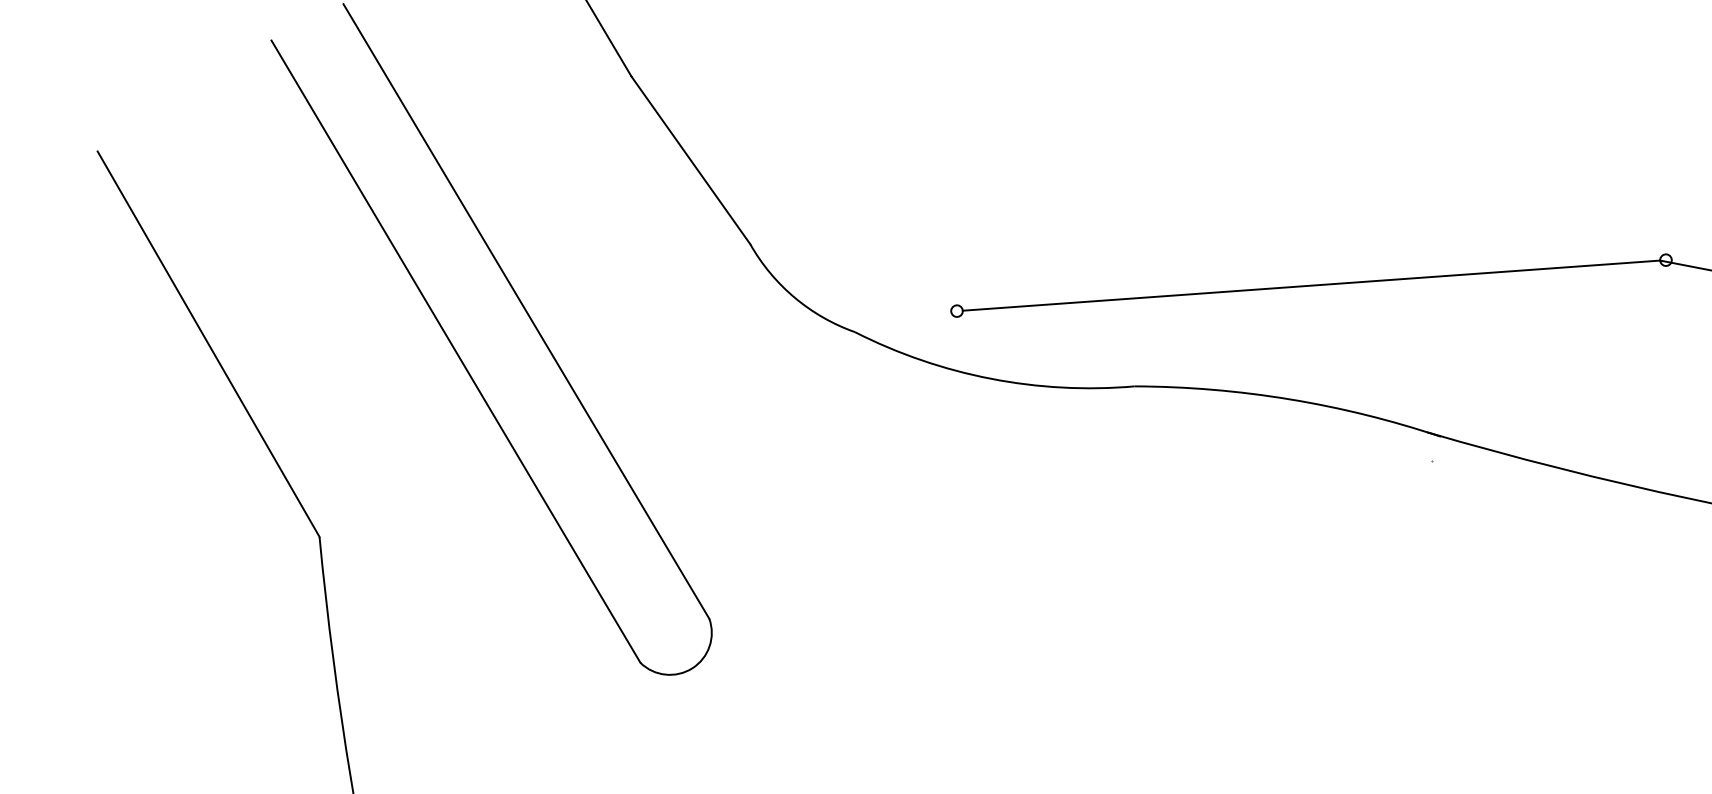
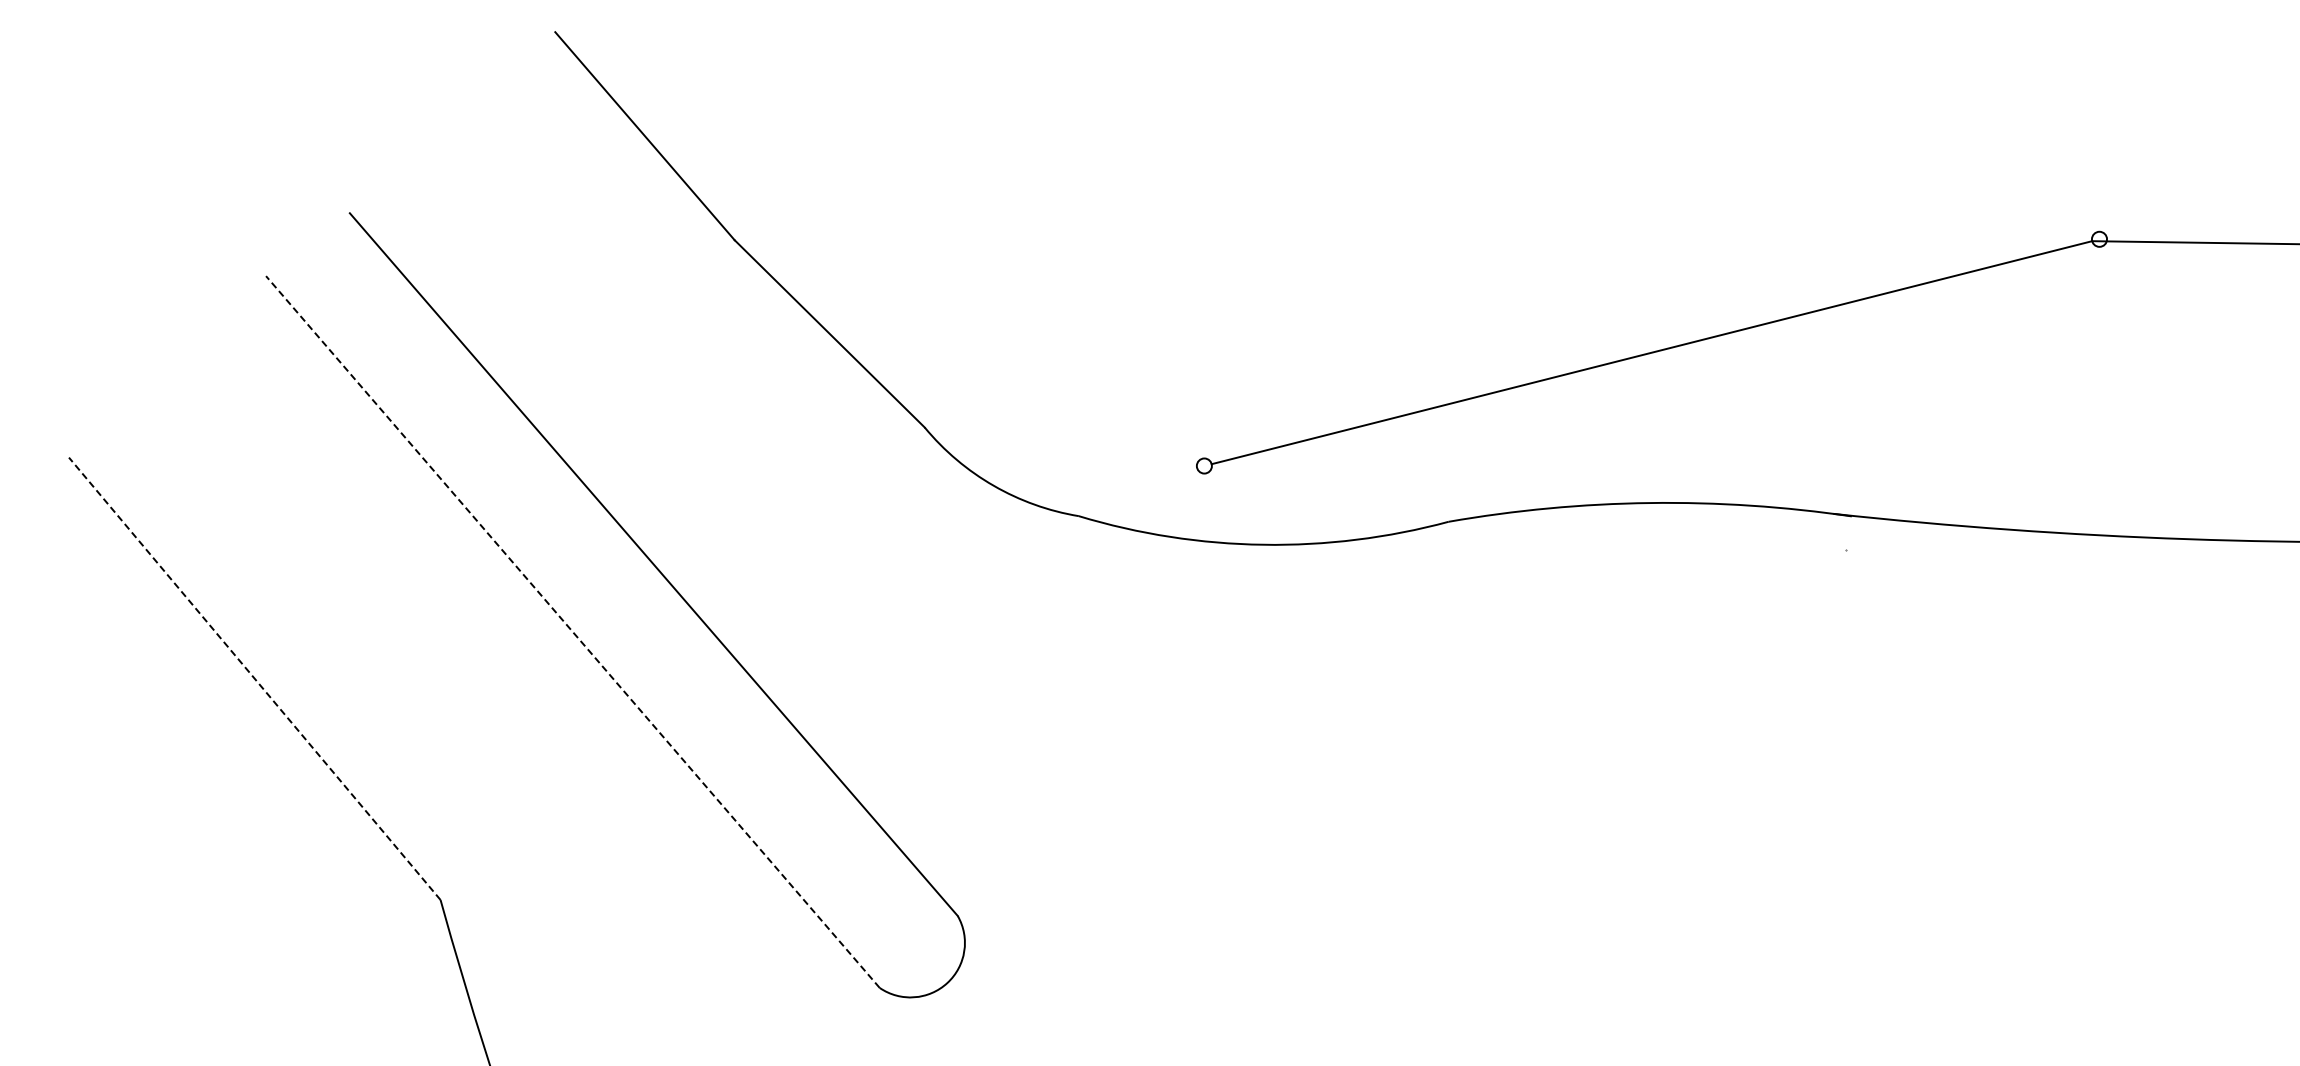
line: (208, 343) -> (254, 678), solid -> dashed
line: (455, 352) -> (572, 632), solid -> dashed

